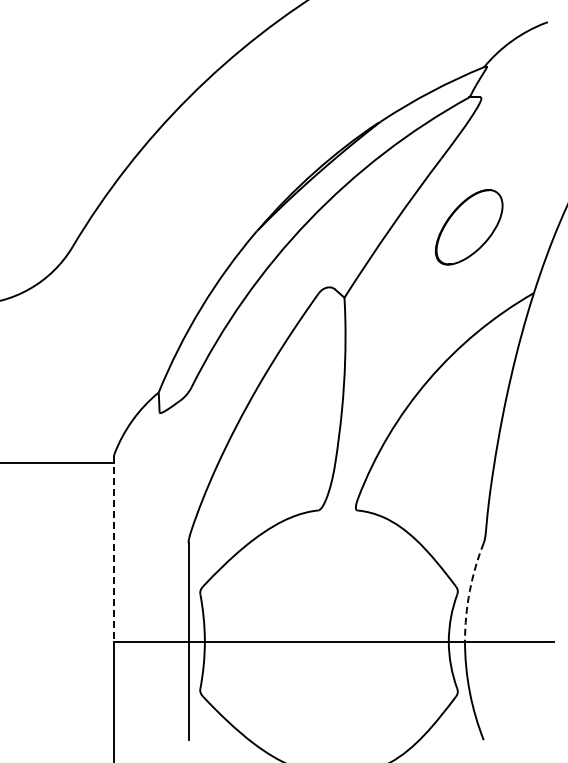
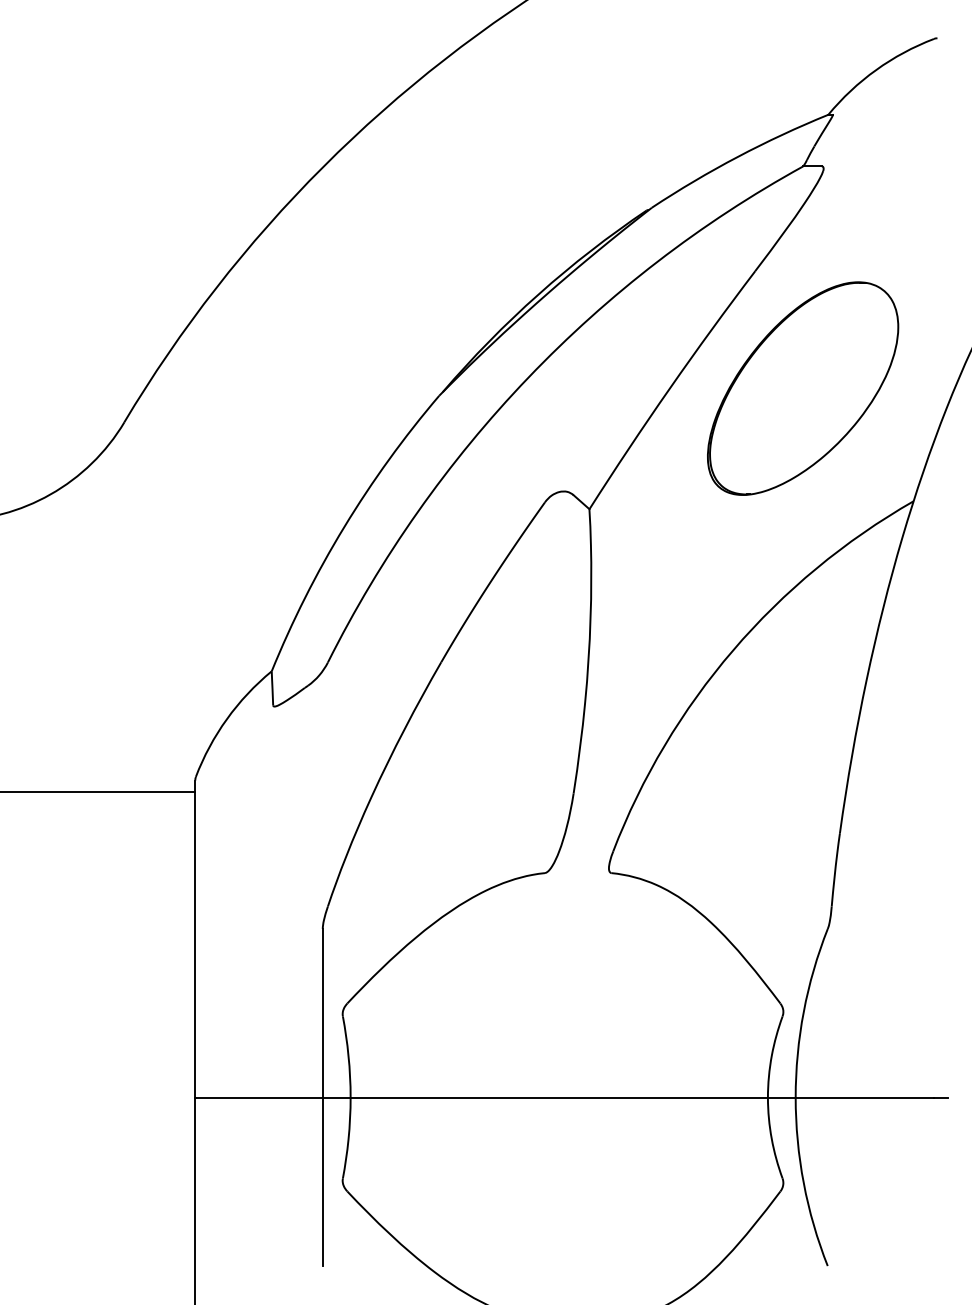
part: (468, 227) -> (801, 389), size x1.67
line: (114, 548) -> (196, 938), dashed -> solid
arc: (469, 591) -> (803, 1011), dashed -> solid

